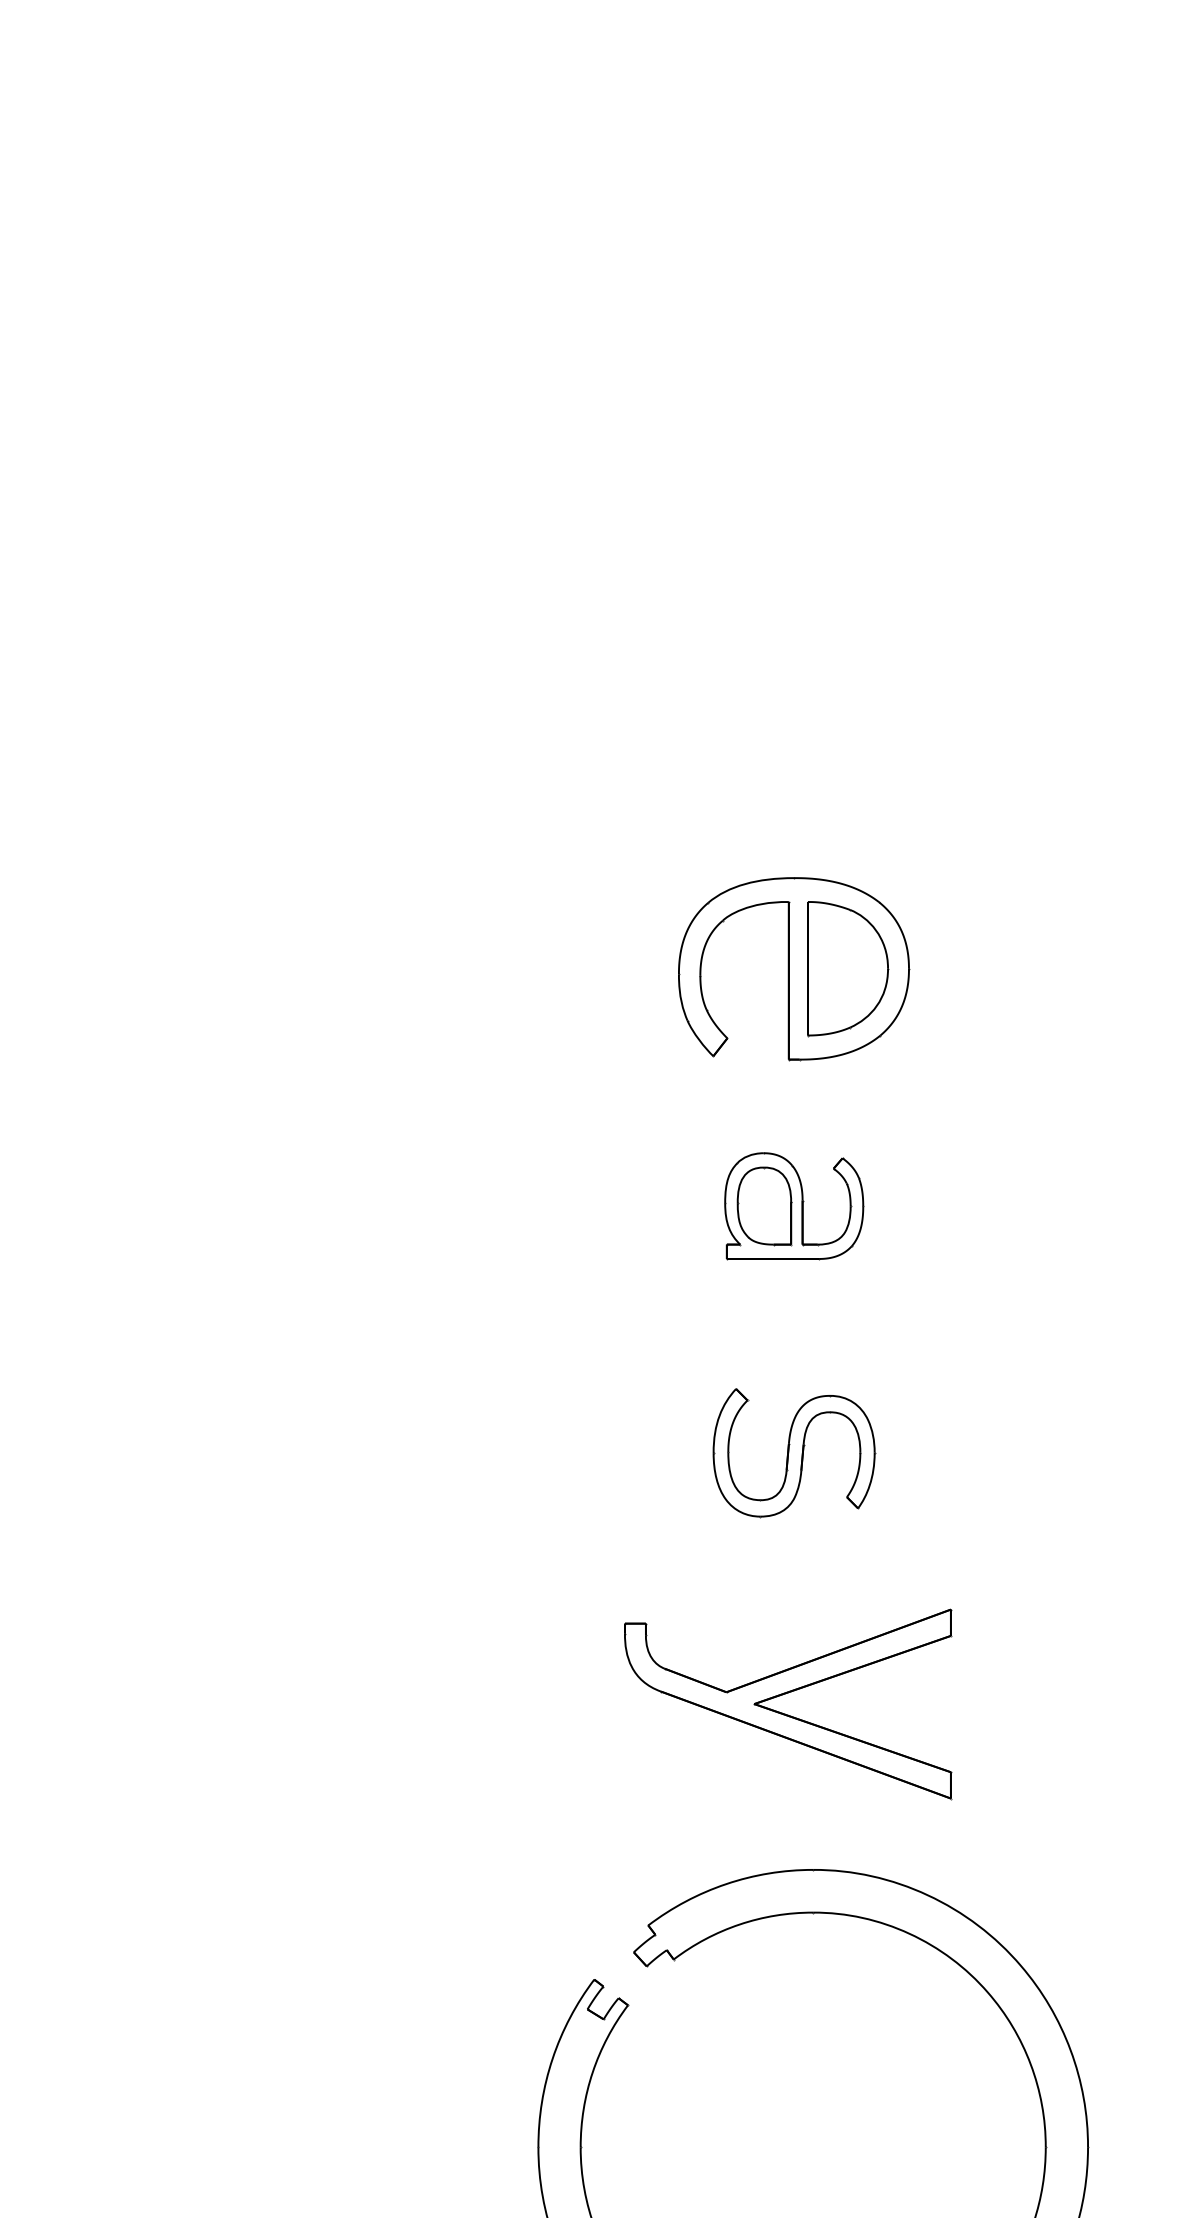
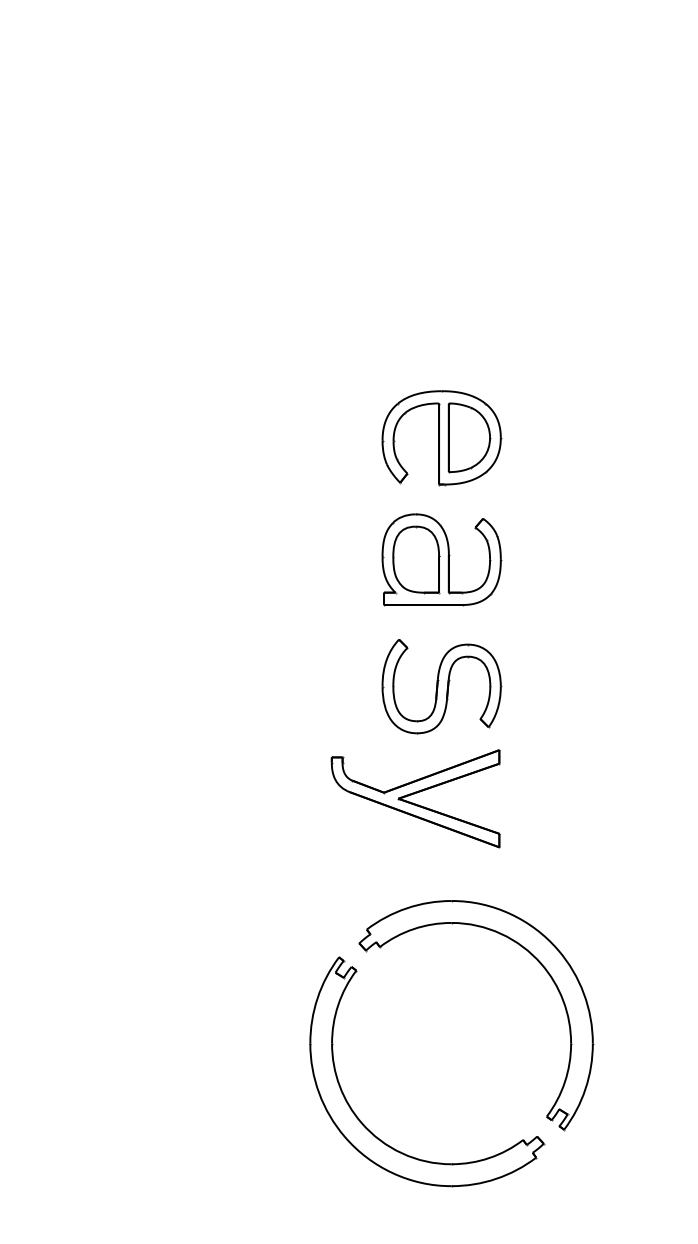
part: (793, 1205) -> (441, 559), size x1.67
part: (793, 1452) -> (441, 686), size x1.43
part: (787, 1703) -> (415, 798), moved

